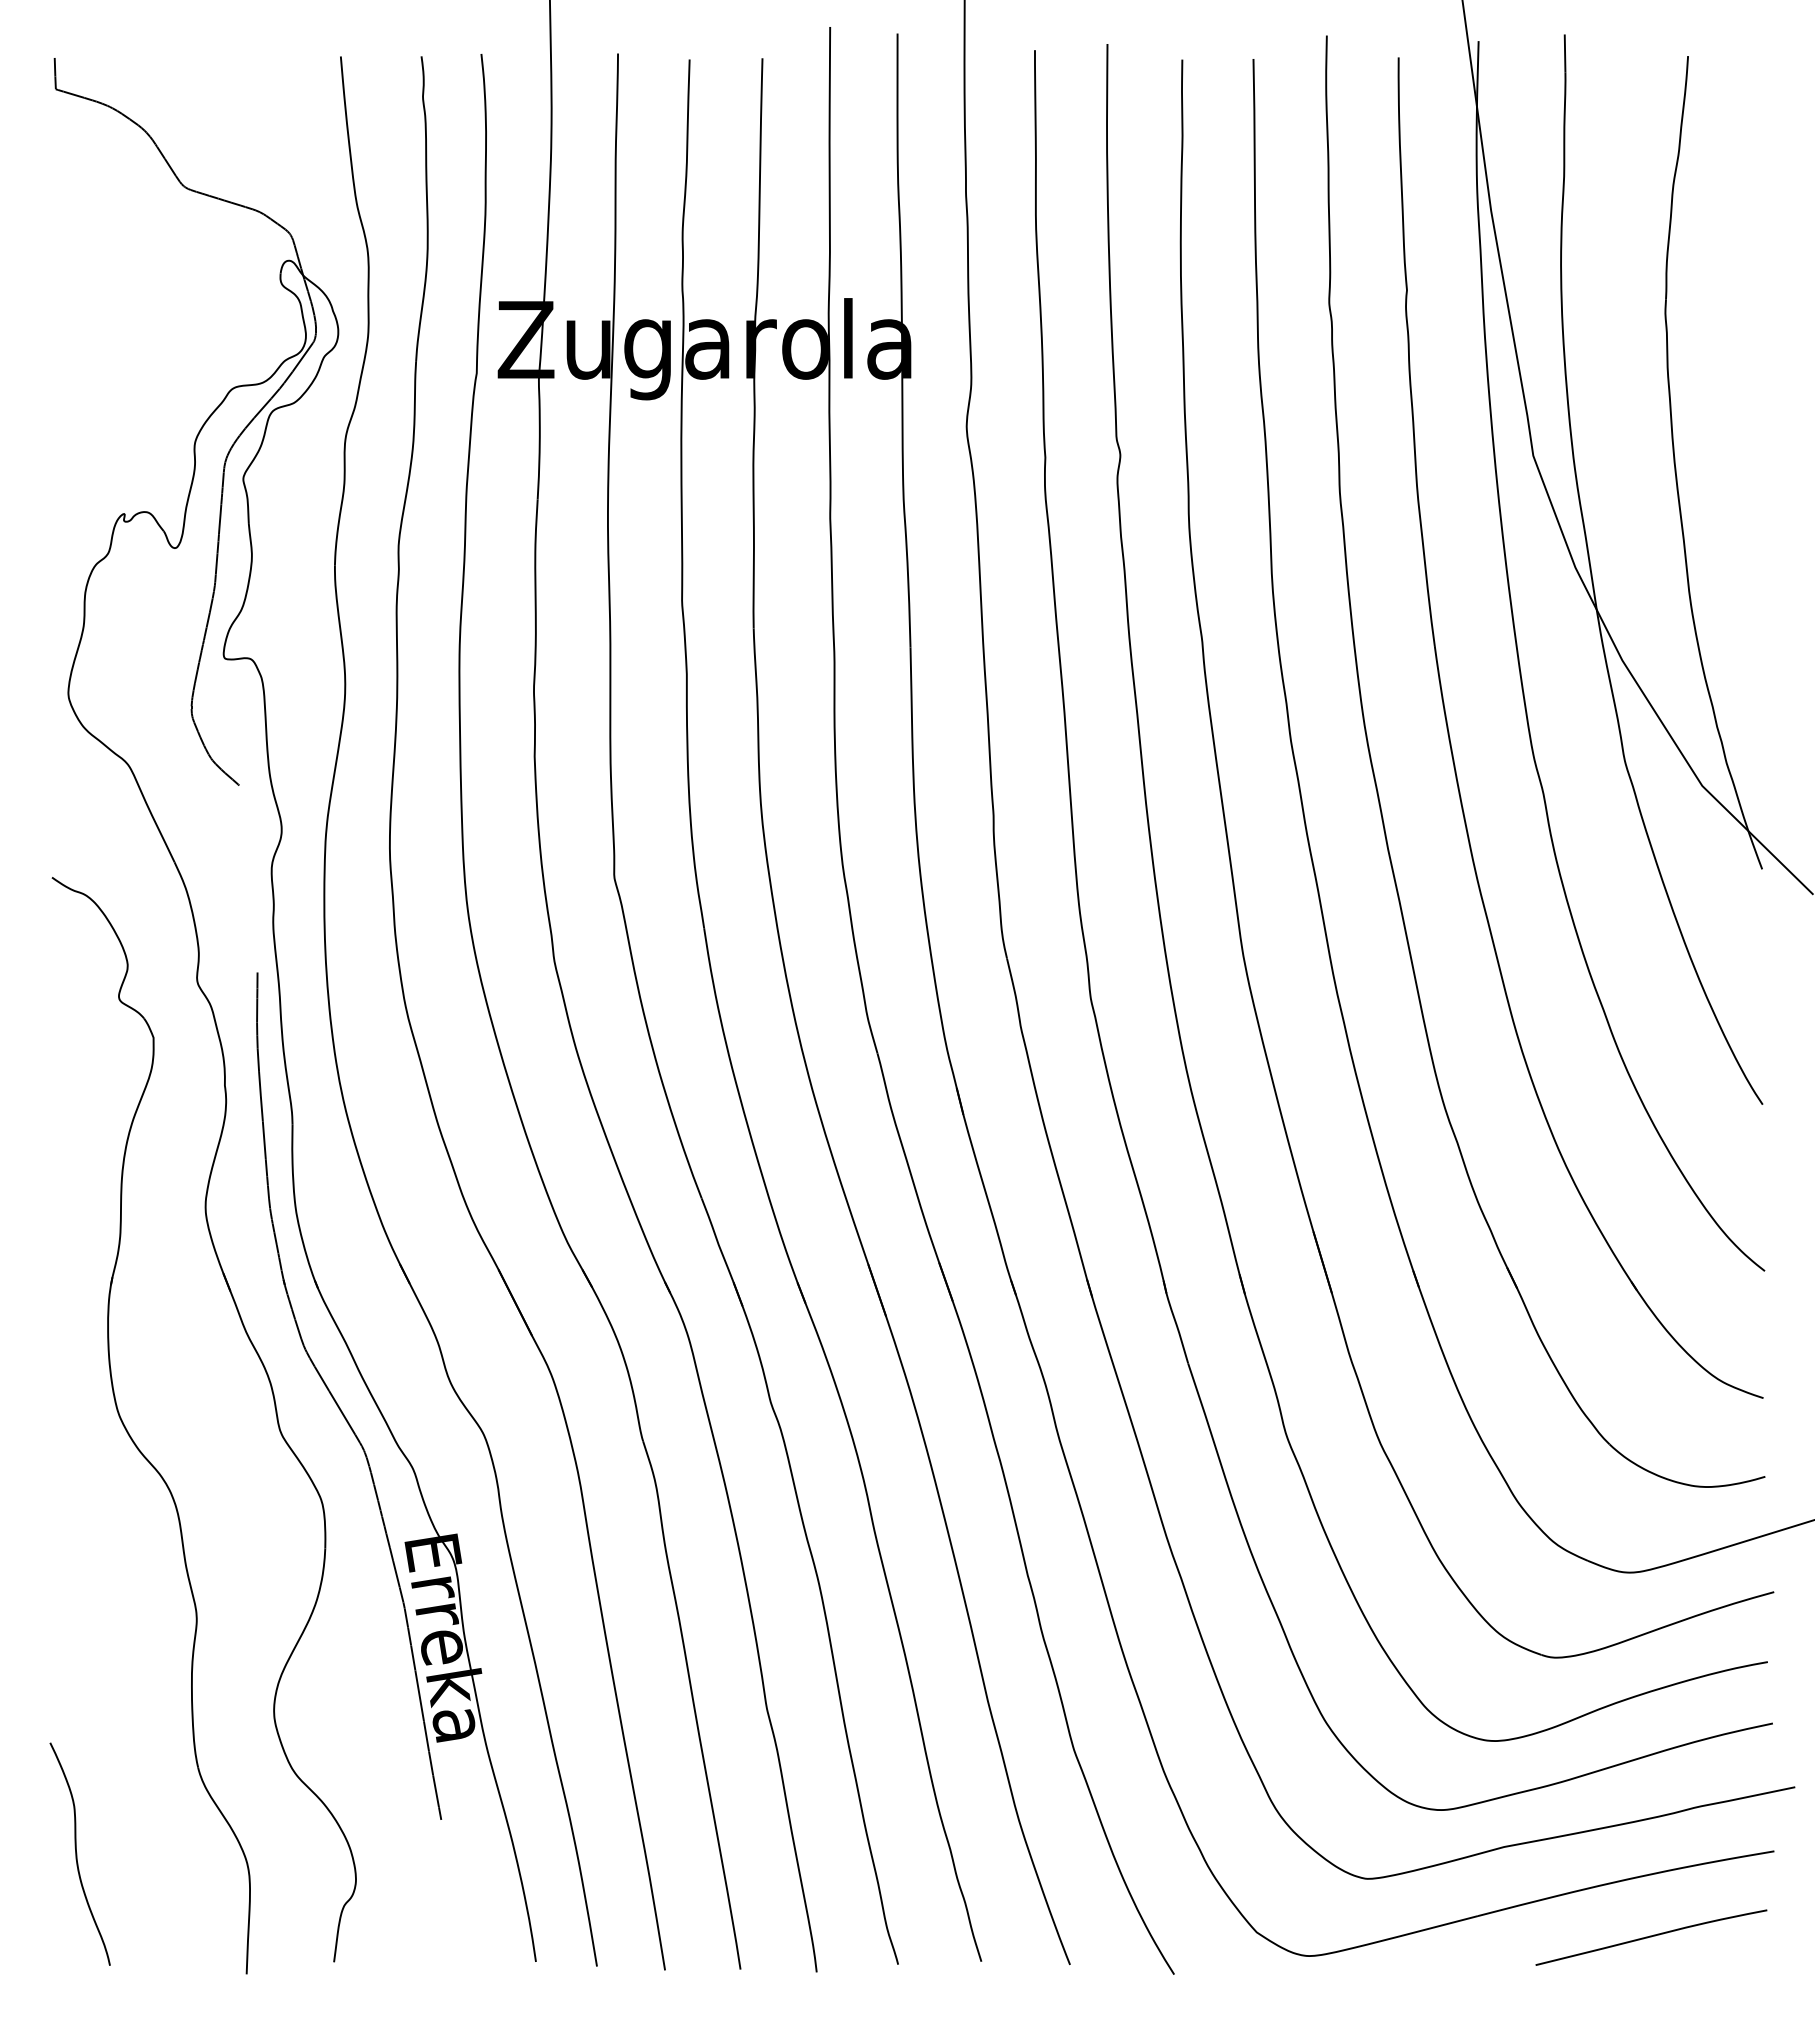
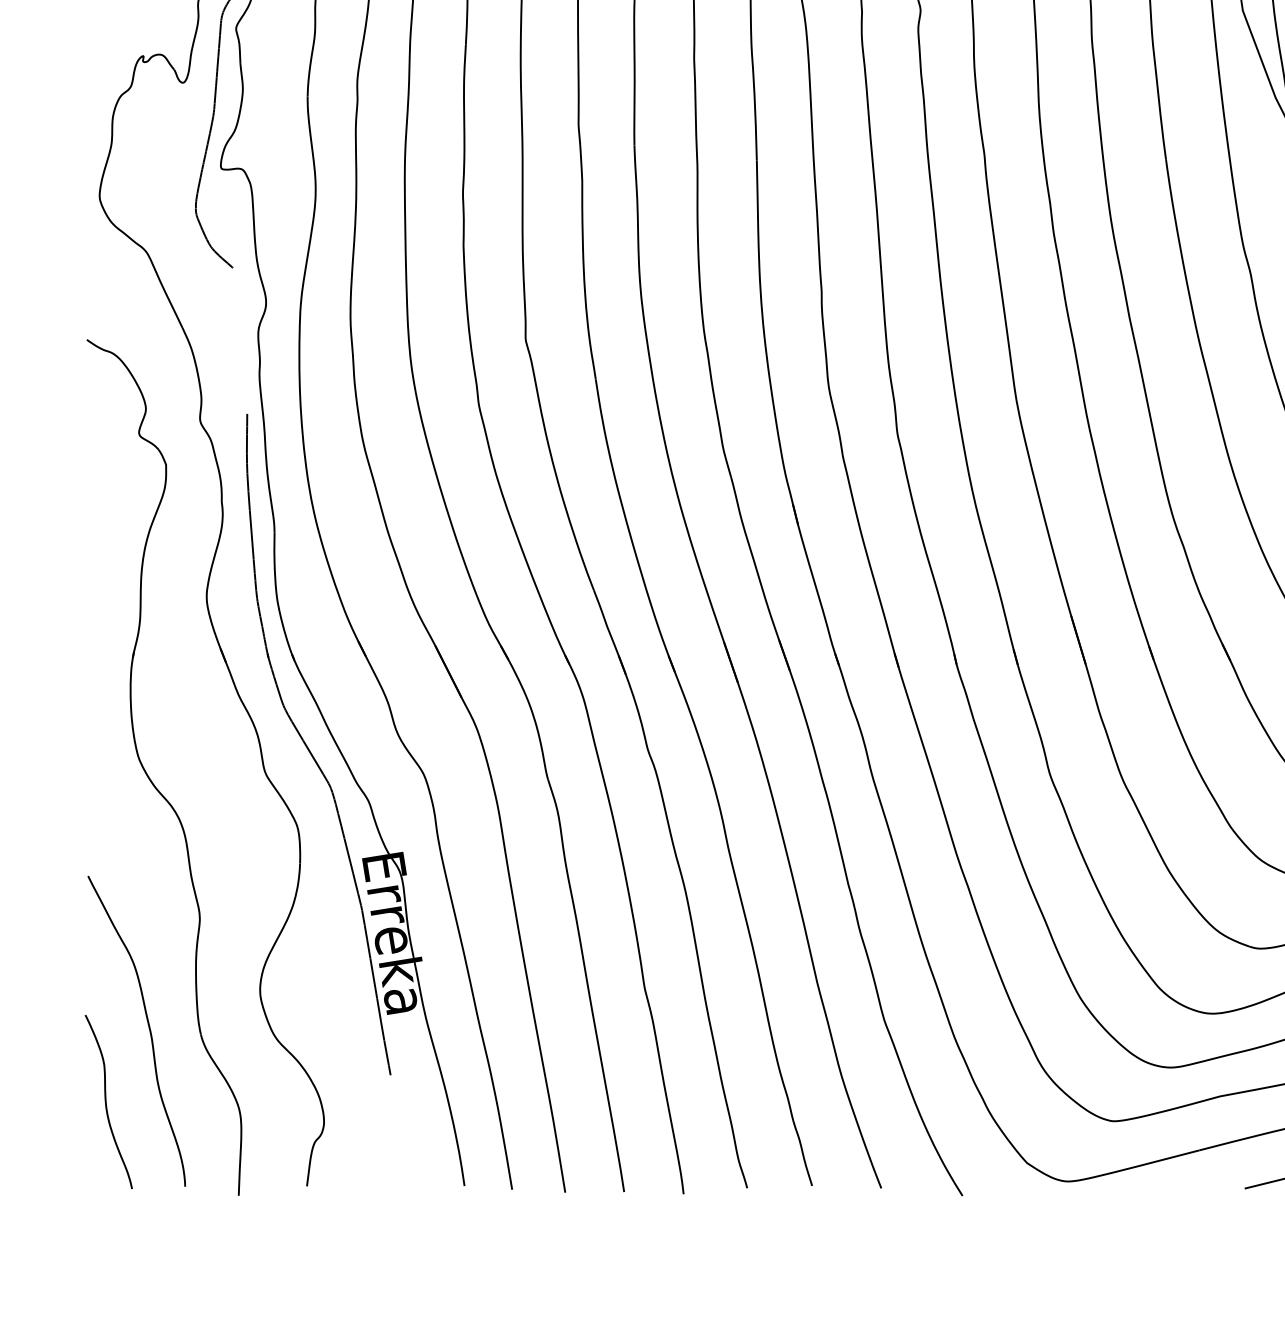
curve: (131, 1760) -> (148, 1028), added

